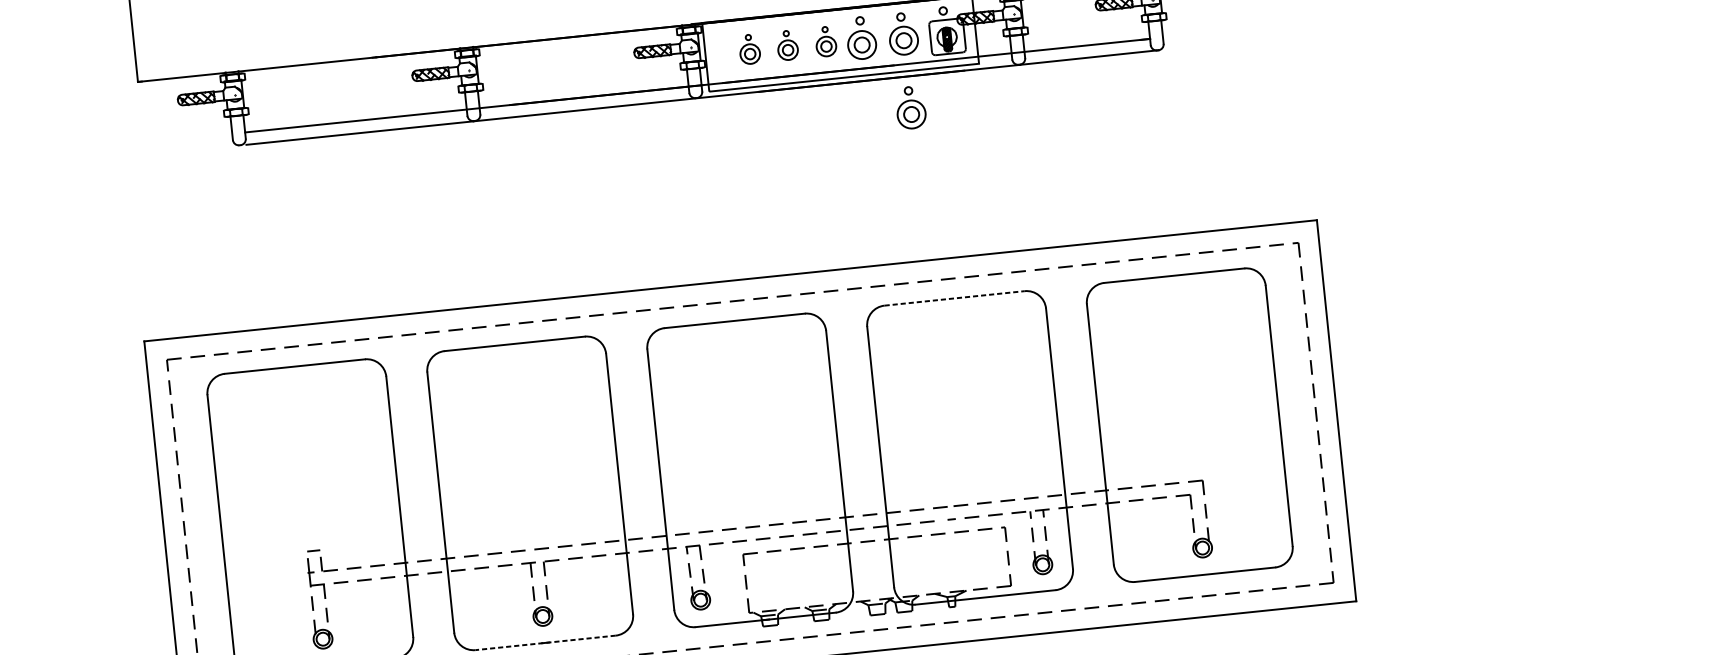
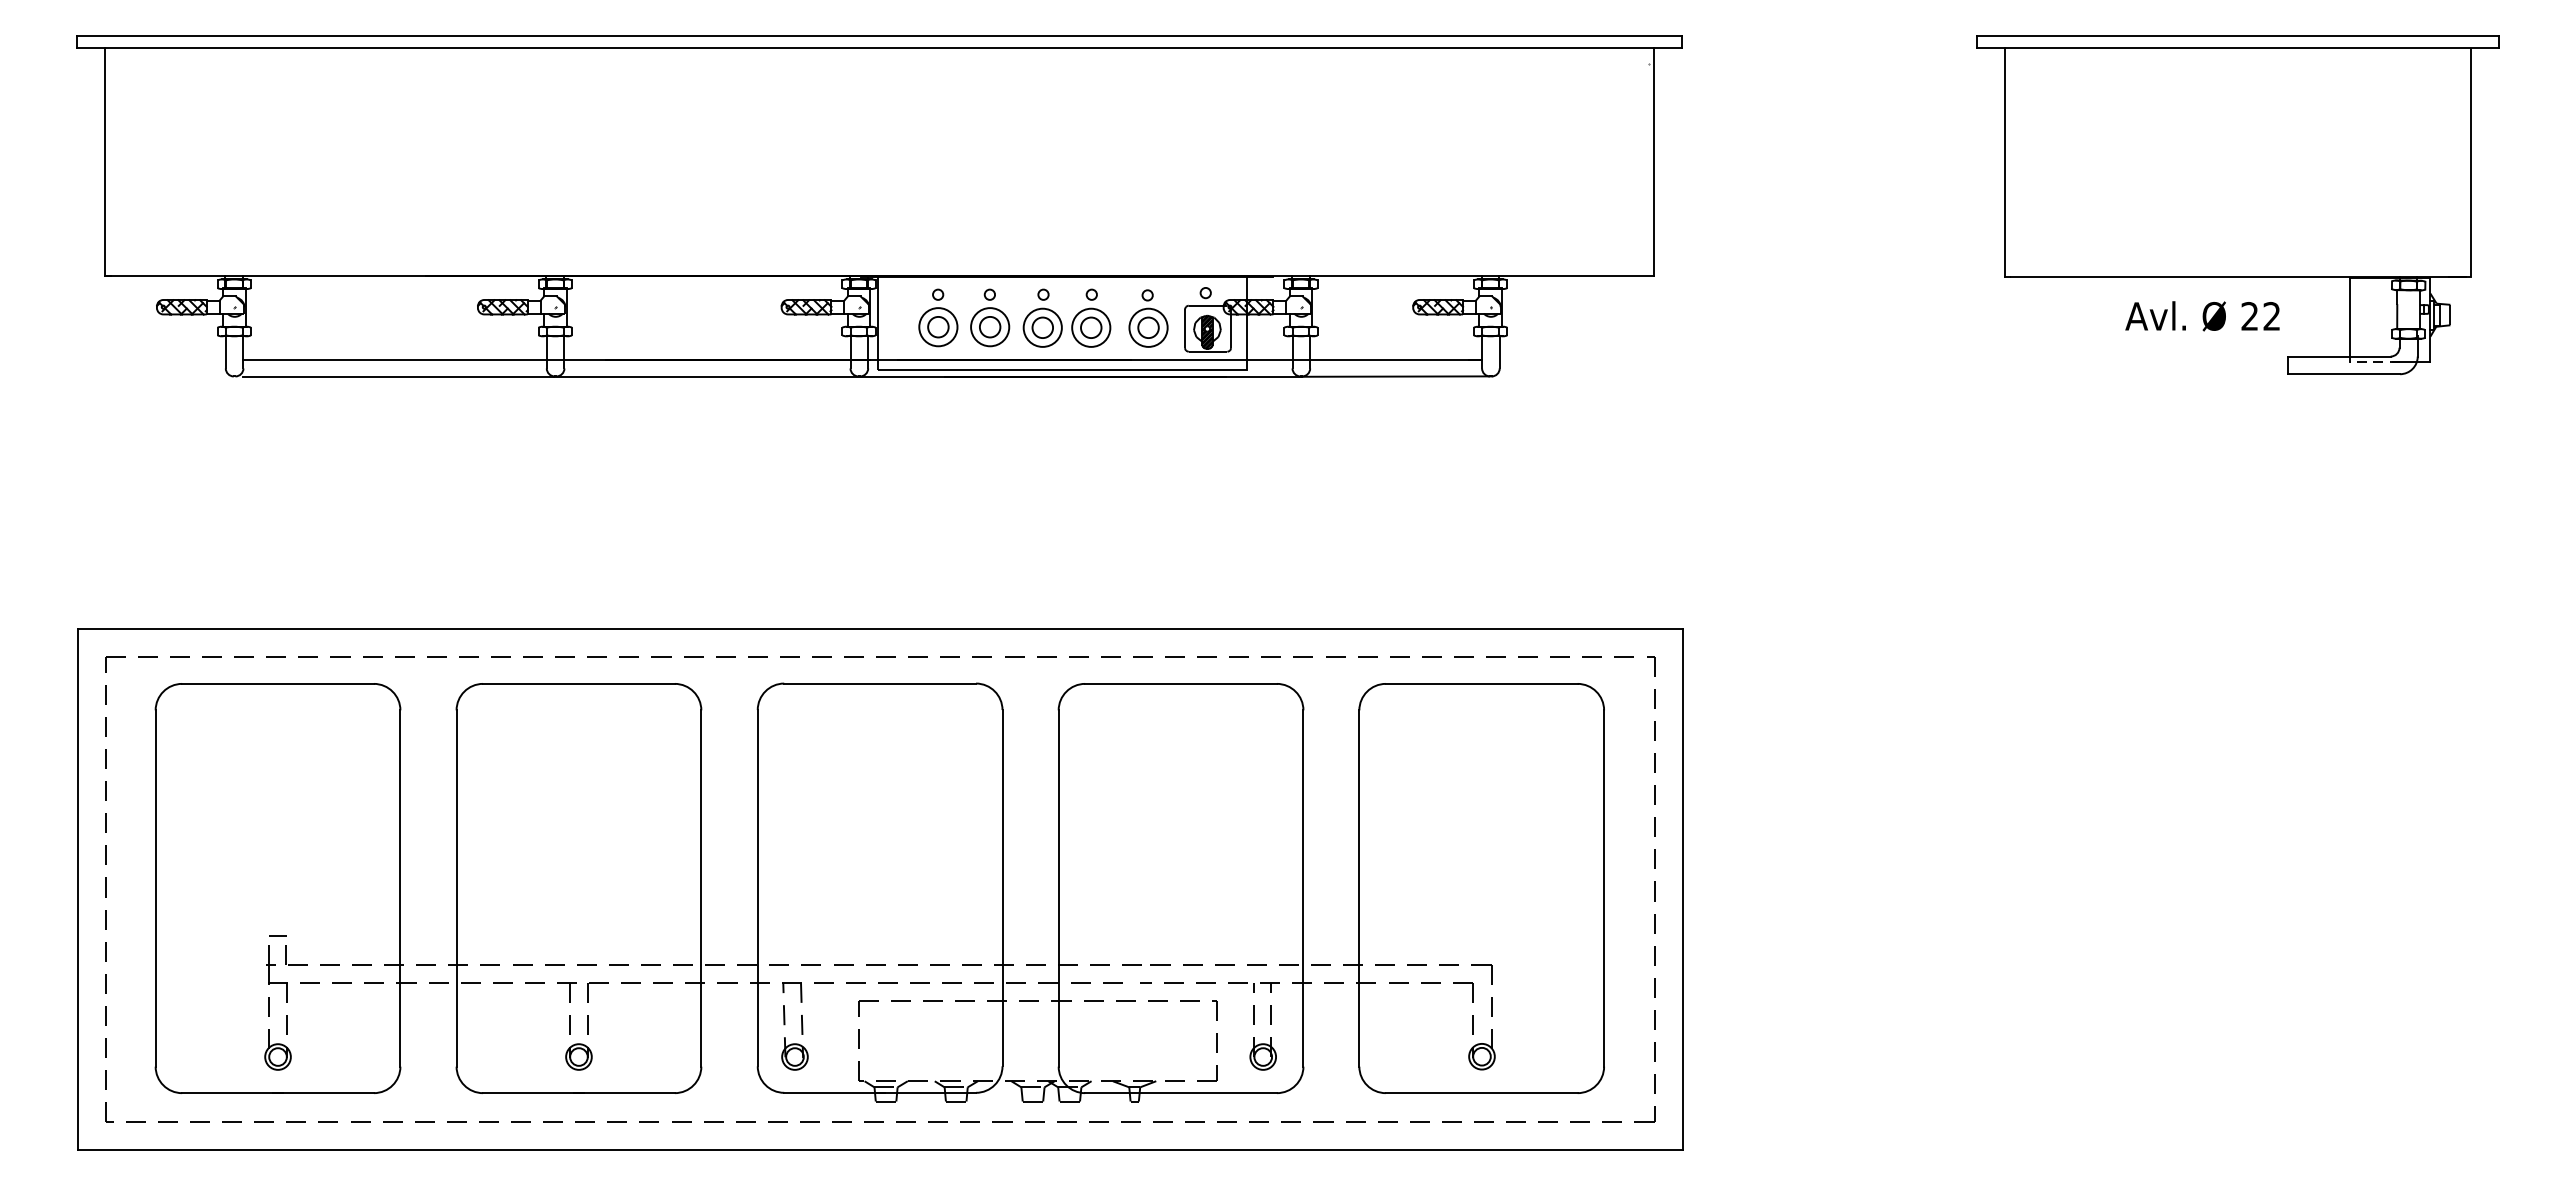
part: (825, 41) -> (1042, 317), size x1.43
part: (787, 45) -> (990, 317), size x1.43
part: (749, 49) -> (938, 317), size x1.43
part: (910, 107) -> (1148, 419), removed
line: (954, 298) -> (1181, 683), dashed -> solid
line: (545, 643) -> (578, 1093), dashed -> solid

